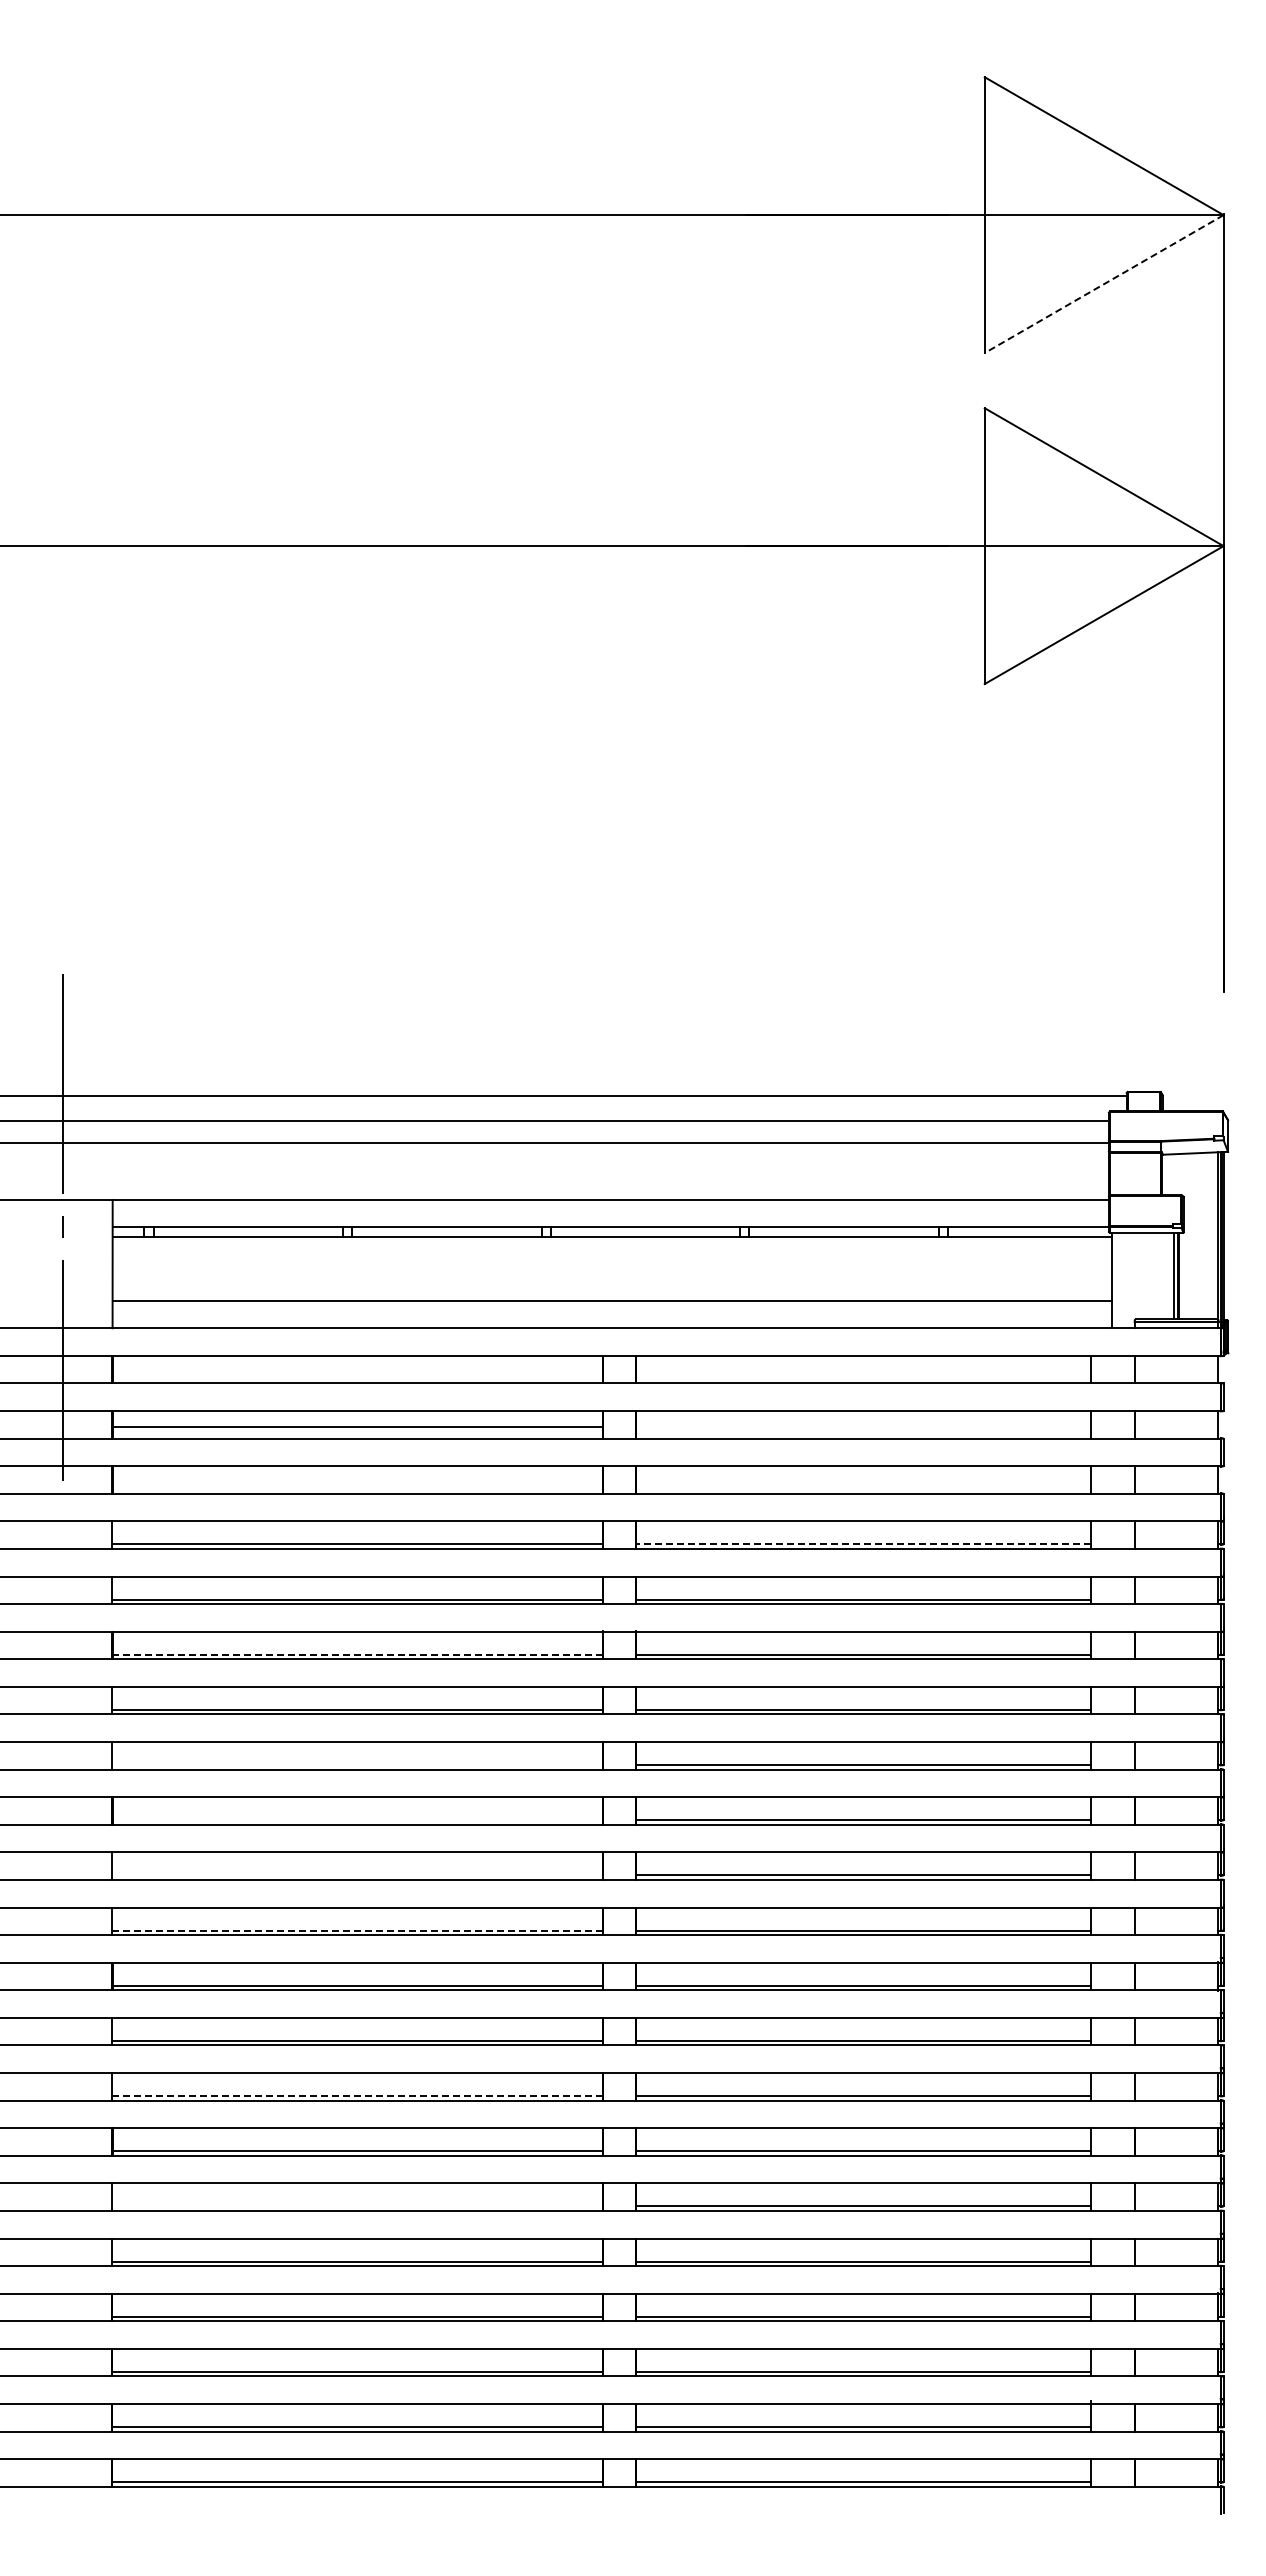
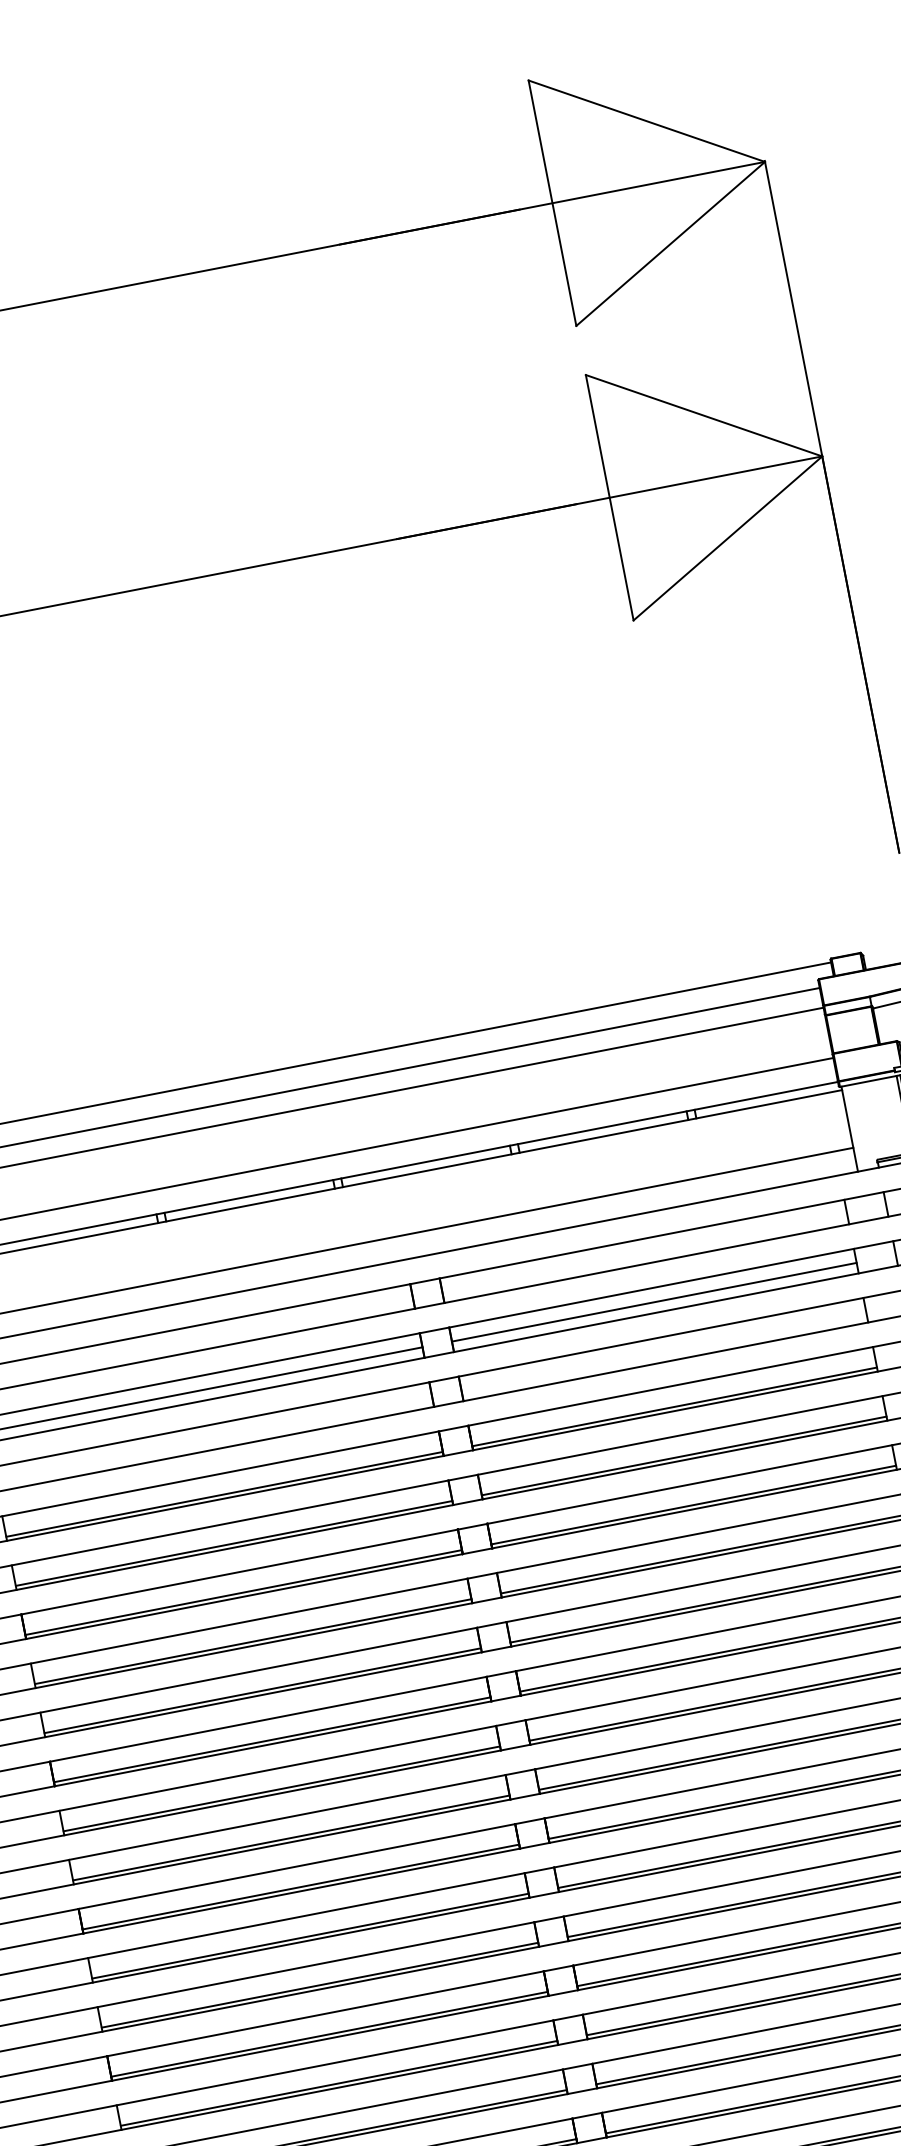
line: (1104, 284) -> (671, 244), dashed -> solid
line: (863, 1426) -> (654, 1302), added
line: (863, 1544) -> (674, 1407), dashed -> solid
line: (357, 1654) -> (243, 1592), dashed -> solid
line: (357, 1765) -> (262, 1691), added
line: (357, 1820) -> (272, 1740), added
line: (357, 1875) -> (281, 1789), added
line: (357, 1930) -> (291, 1837), dashed -> solid
line: (357, 2096) -> (319, 1985), dashed -> solid
line: (357, 2206) -> (338, 2083), added

